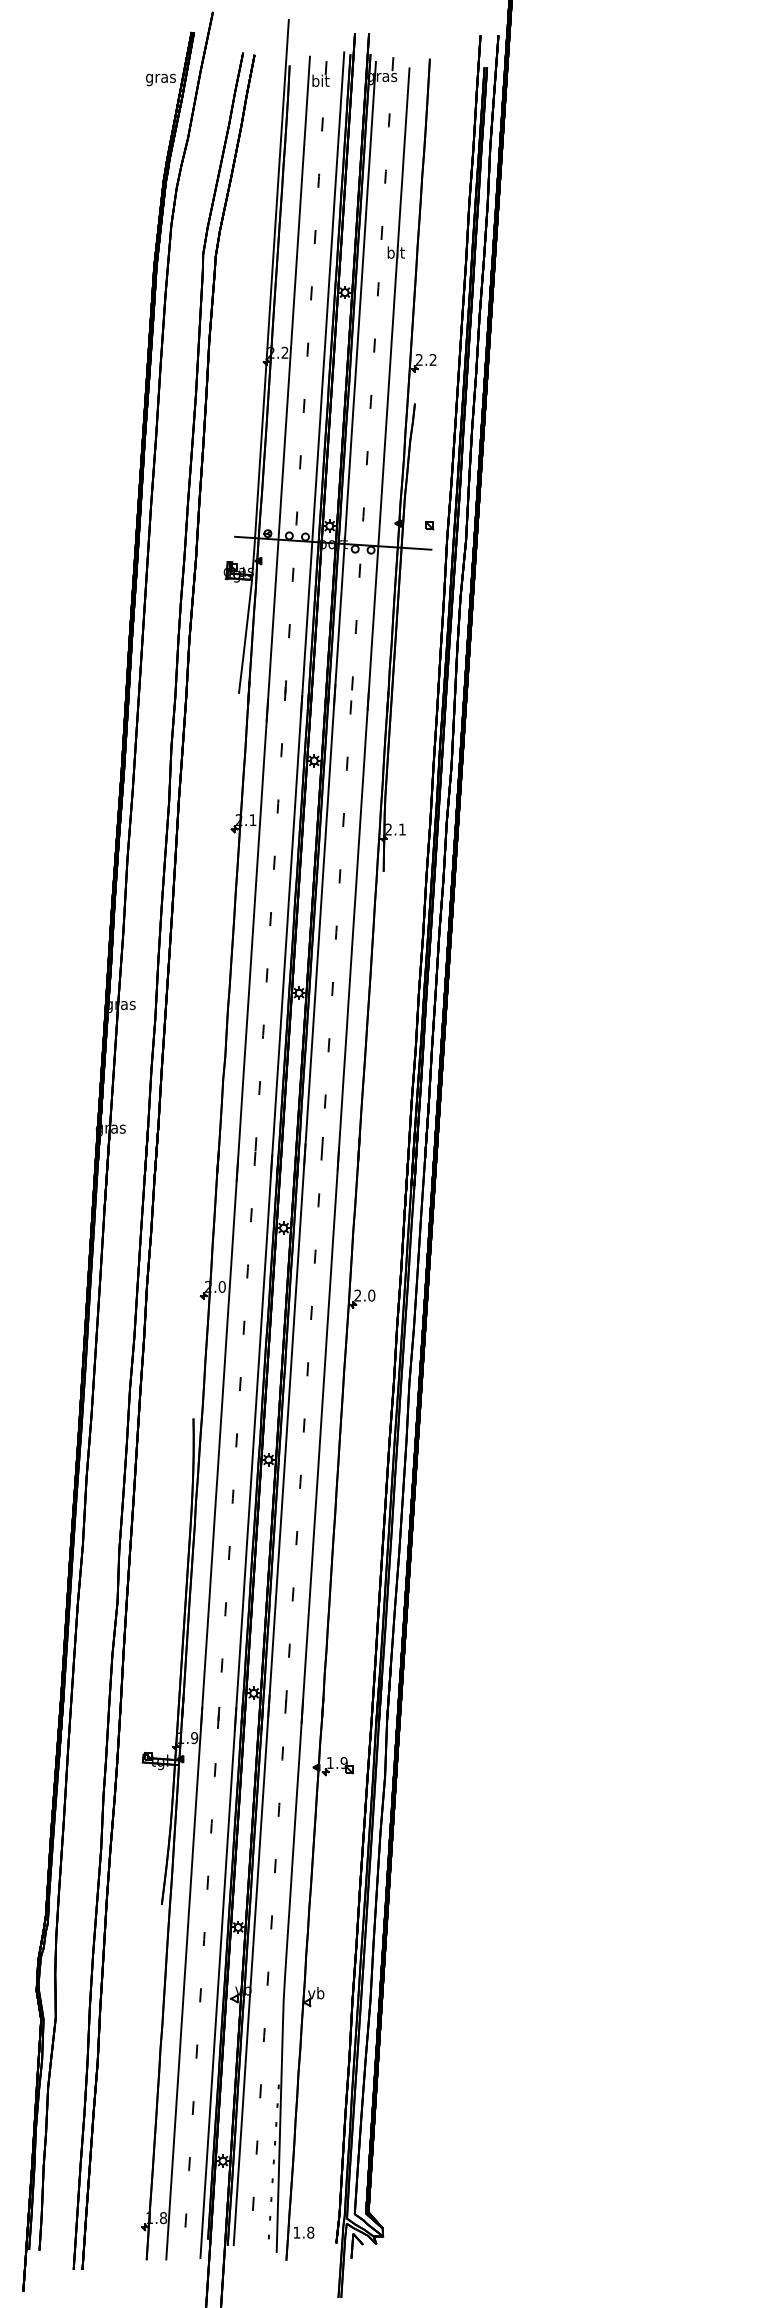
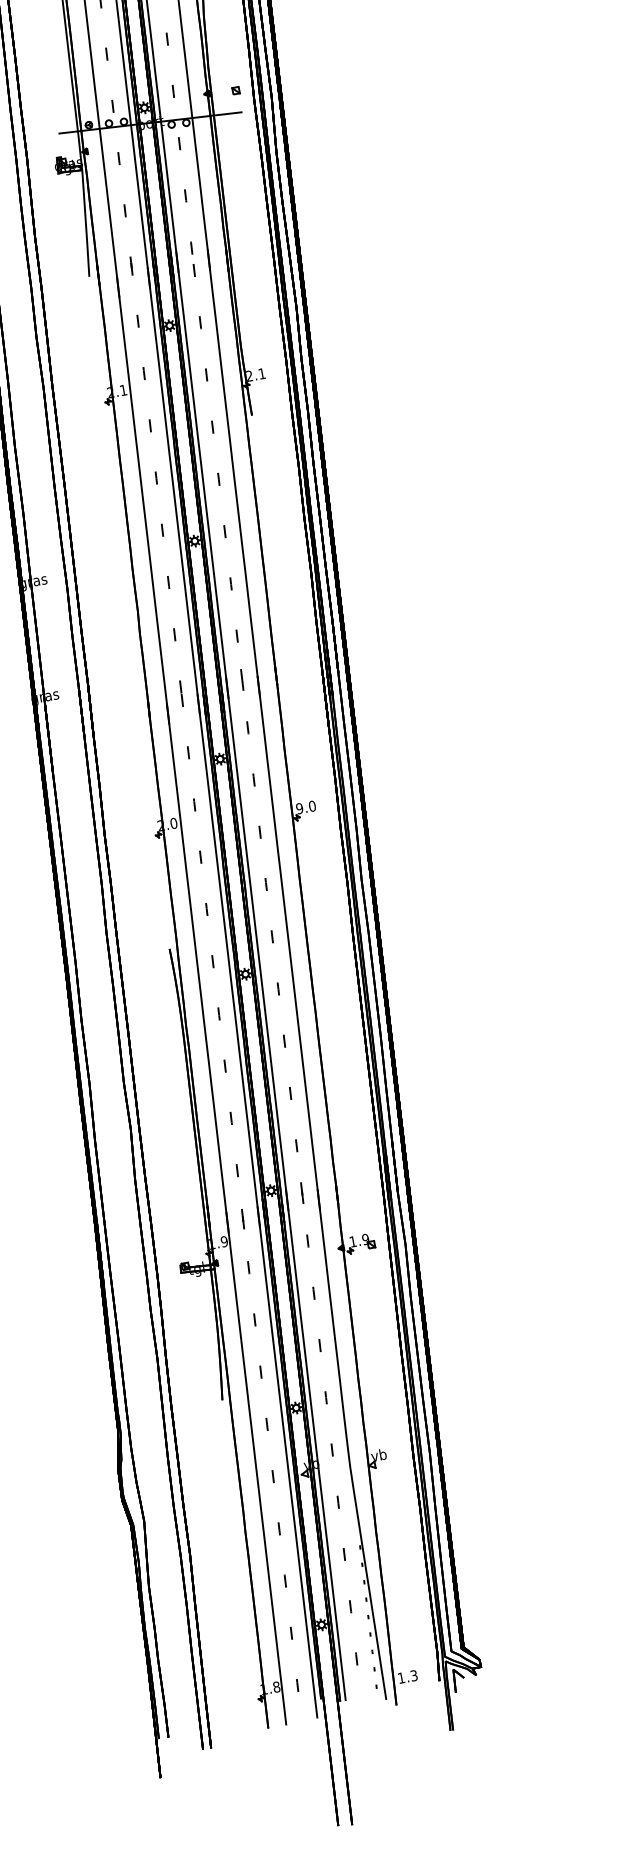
text: (357, 1295) -> (299, 808), 2.0 -> 9.0
text: (310, 2232) -> (413, 1675), 1.8 -> 1.3

